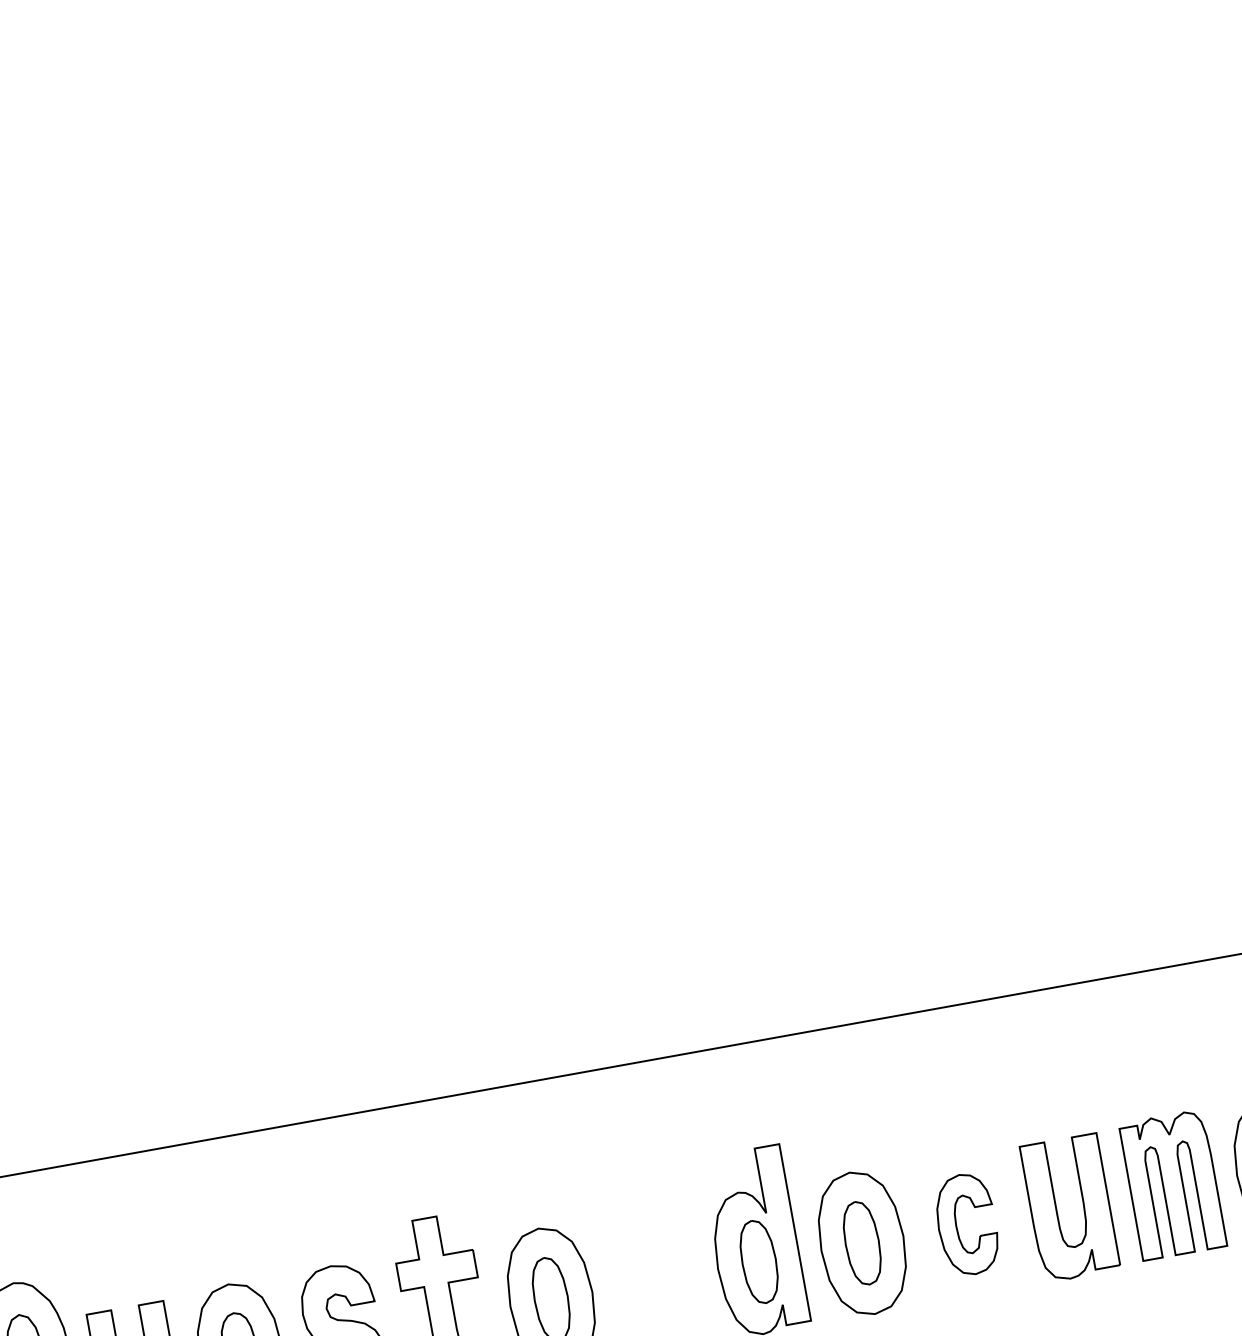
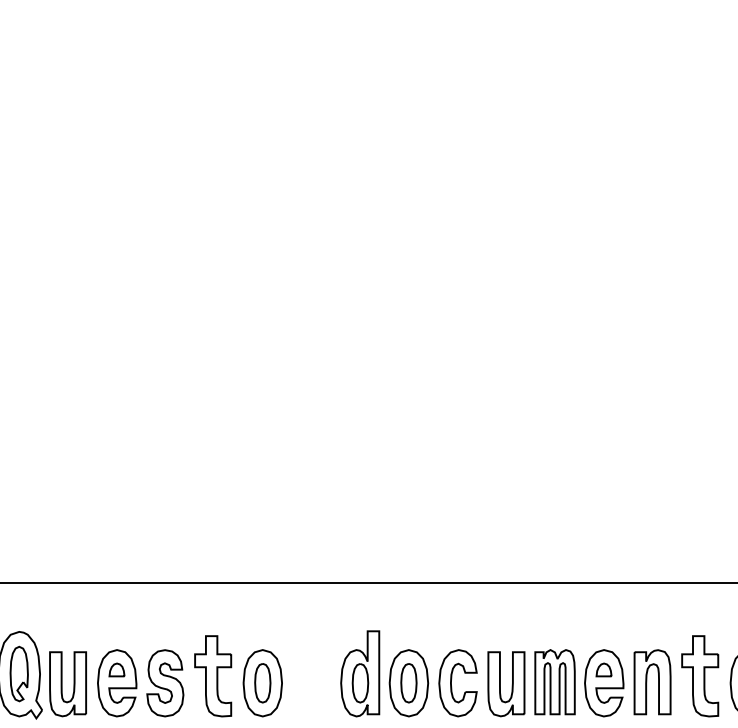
part: (965, 1225) -> (457, 683), size x1.43

